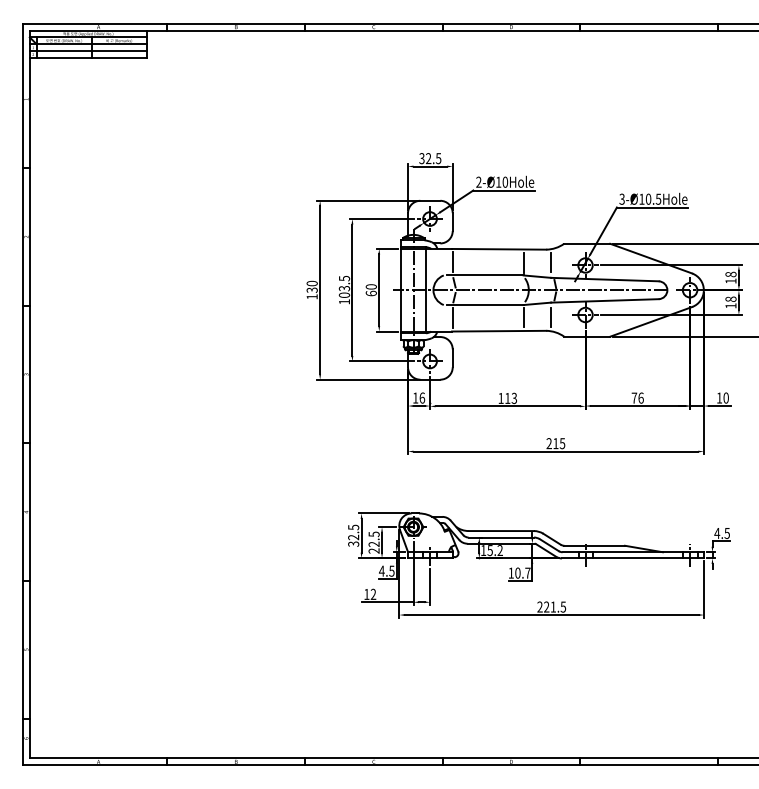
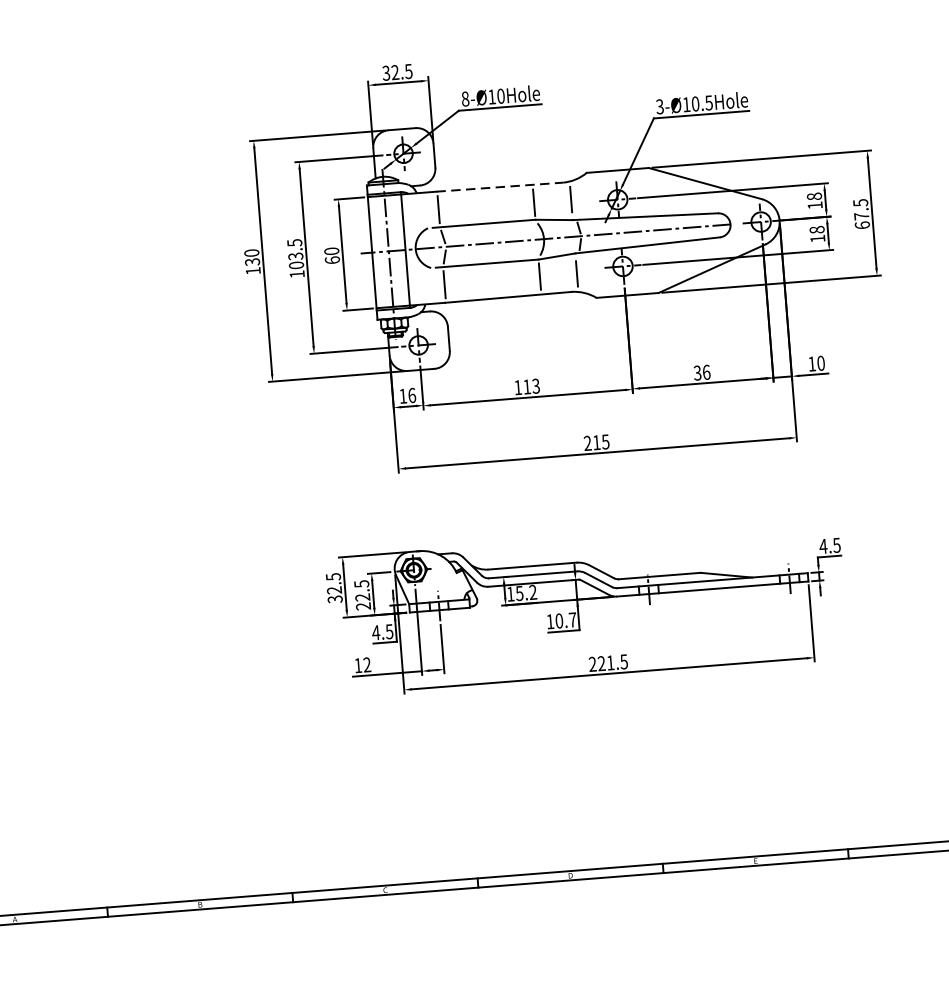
text: (478, 181) -> (464, 98), 2-Ø10Hole -> 8-Ø10Hole
line: (499, 249) -> (500, 187), solid -> dashed
text: (634, 397) -> (697, 372), 76 -> 36

